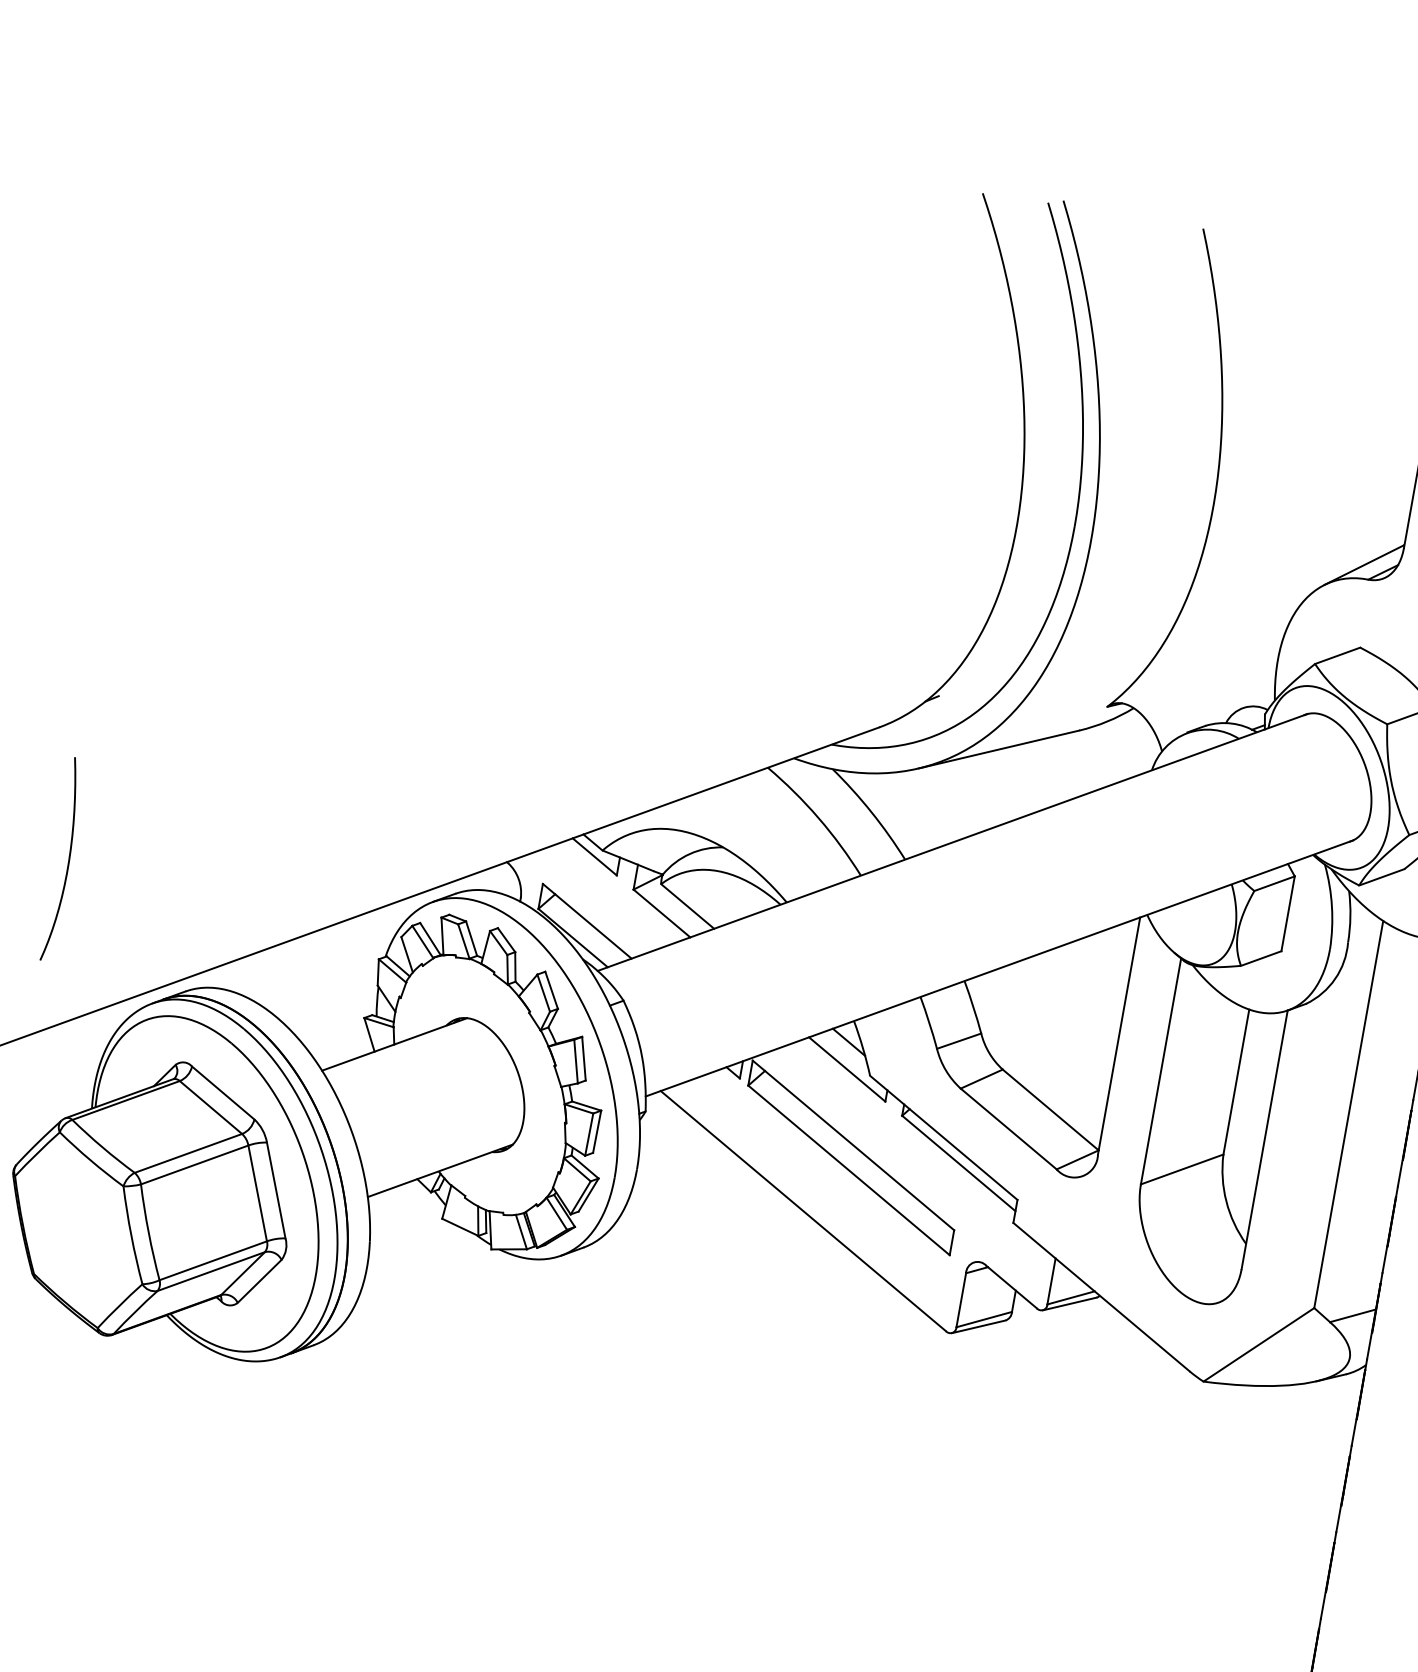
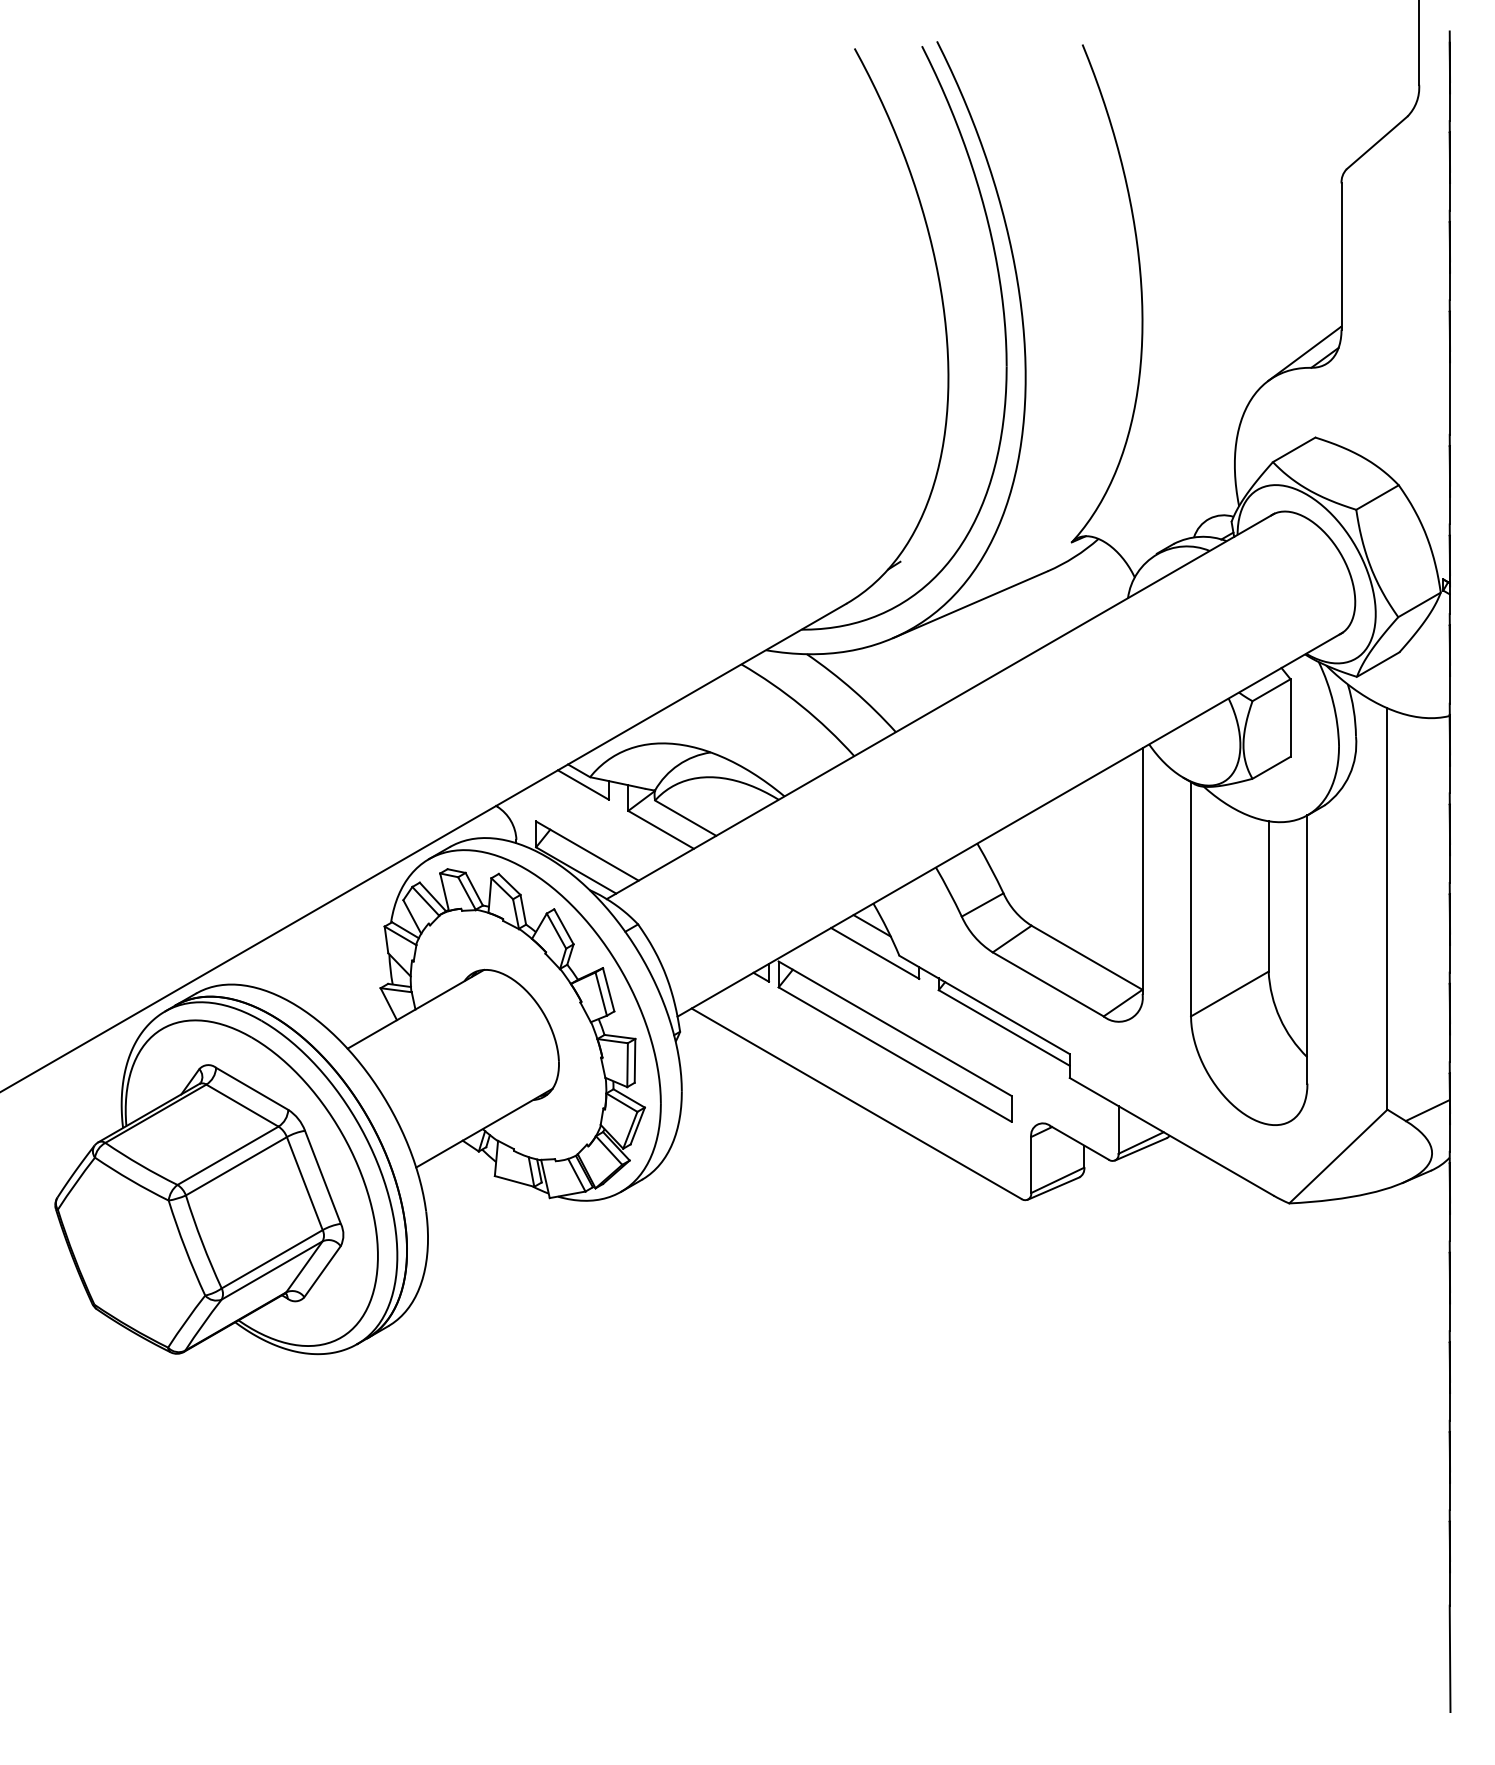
curve: (68, 860) -> (54, 882), removed

